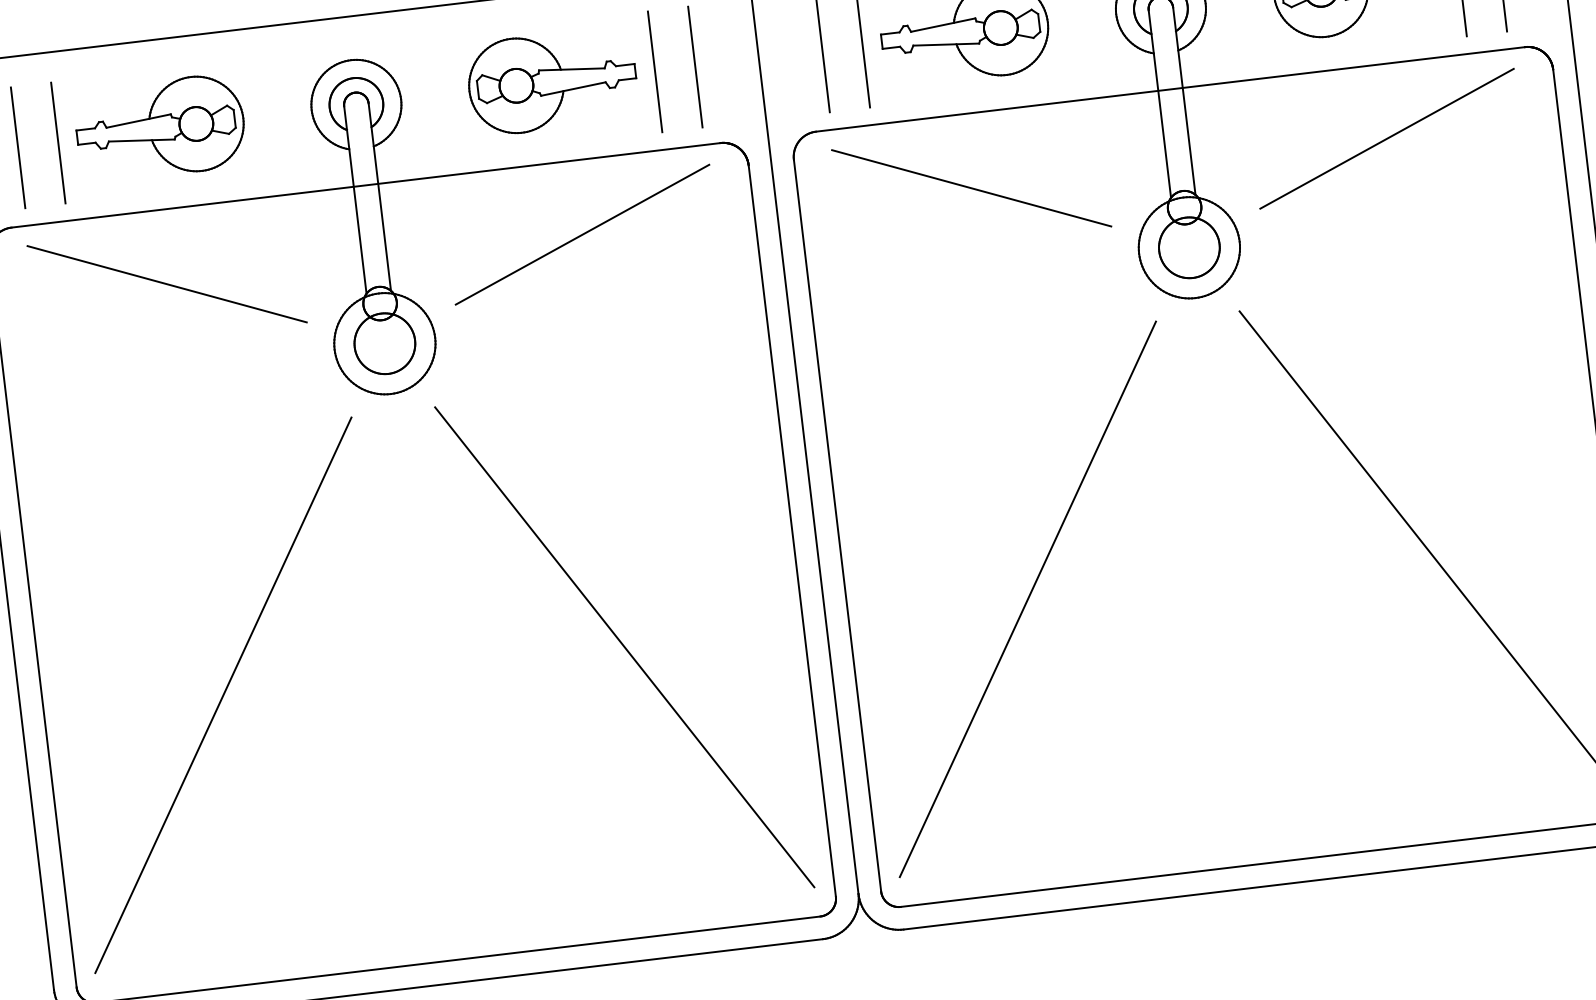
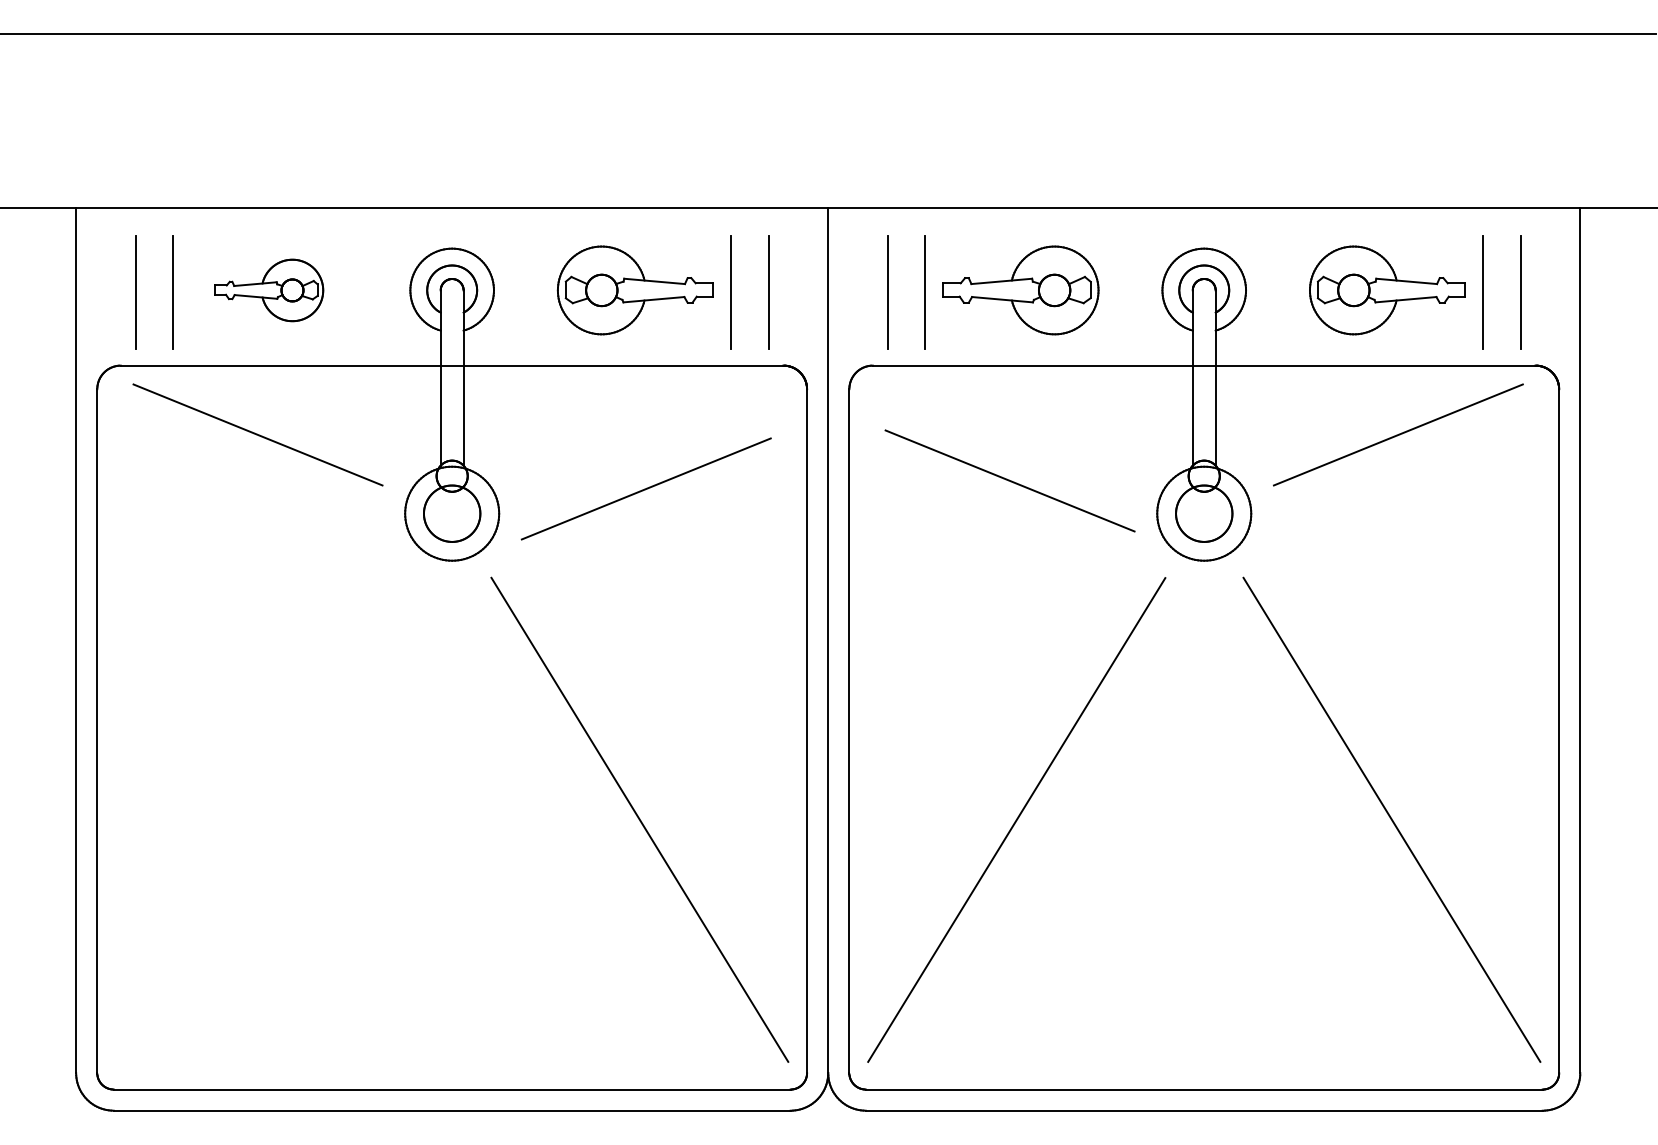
part: (159, 128) -> (268, 290), size x0.7
line: (970, 187) -> (1009, 480), moved
line: (581, 234) -> (645, 488), moved
line: (223, 694) -> (264, 819), removed

